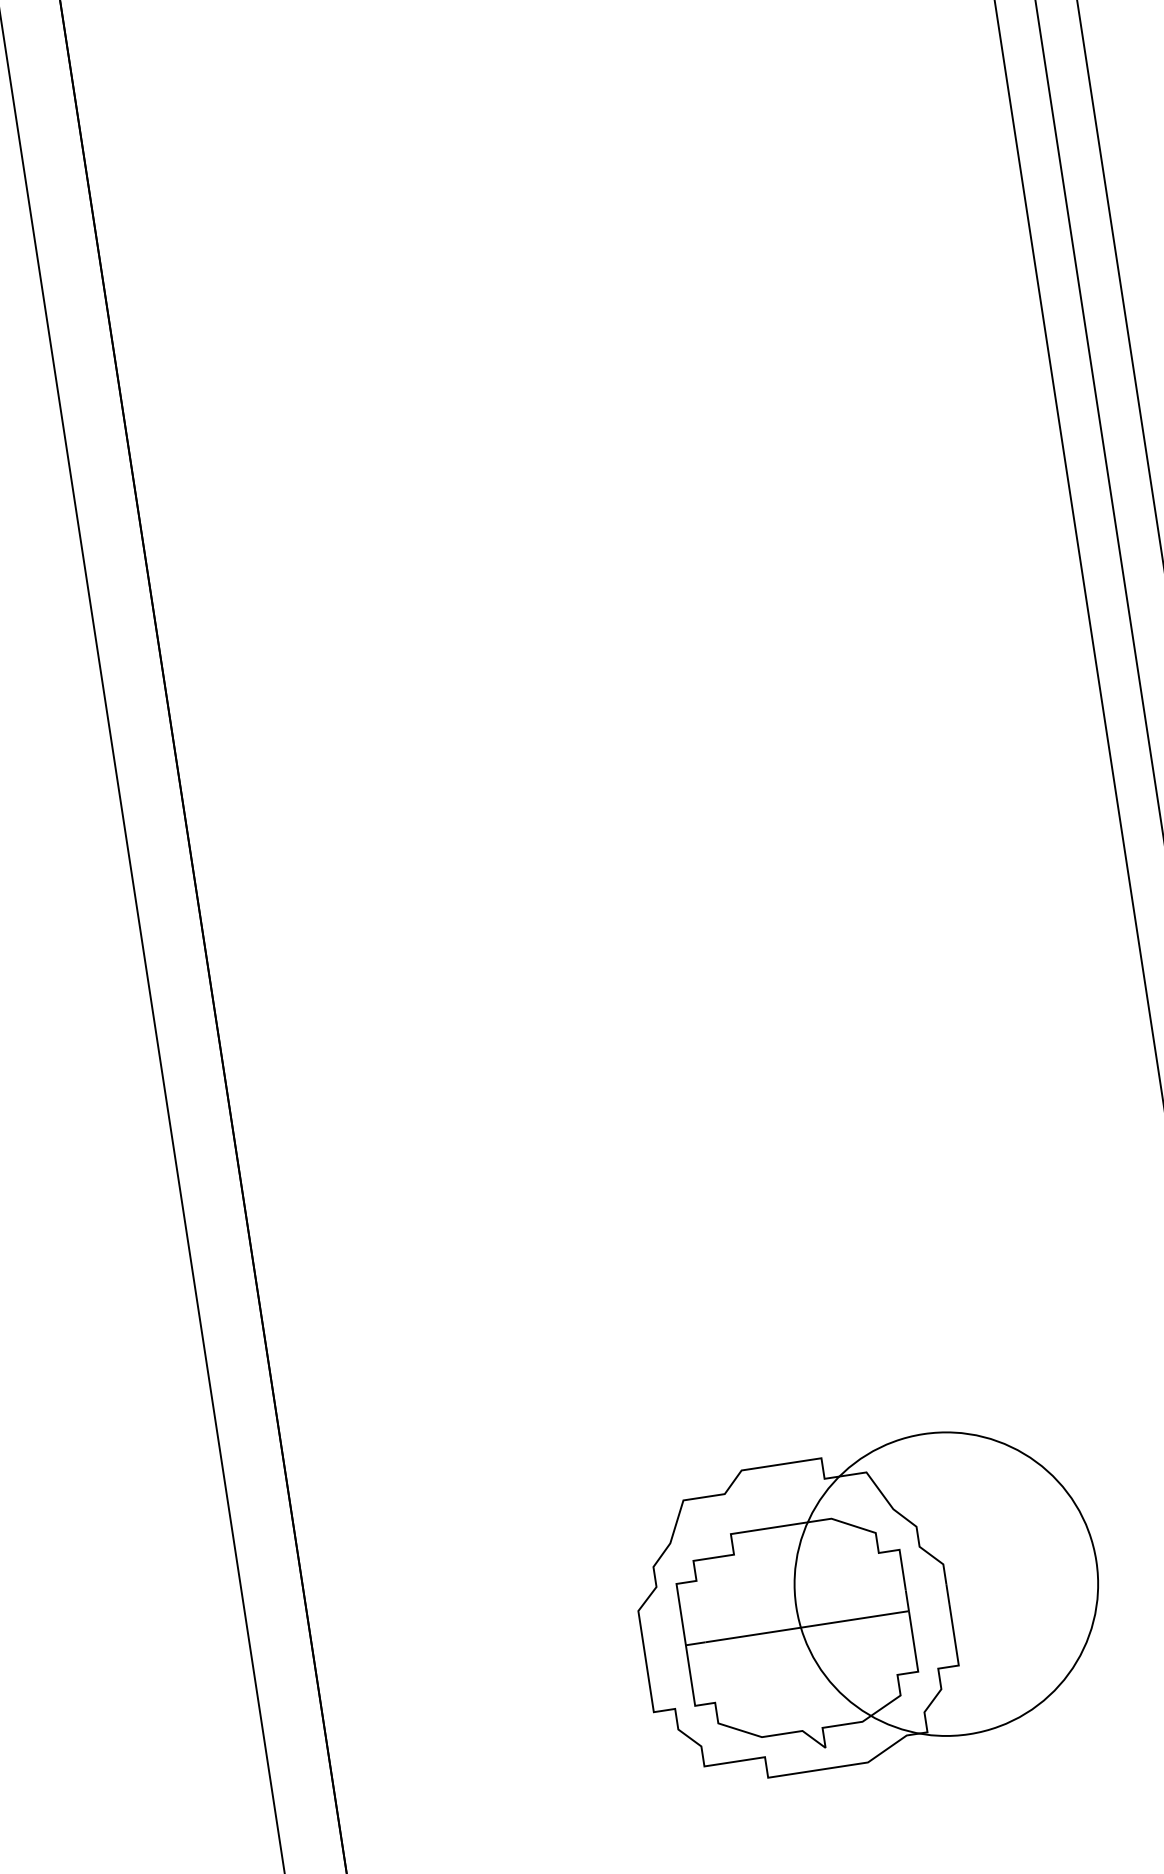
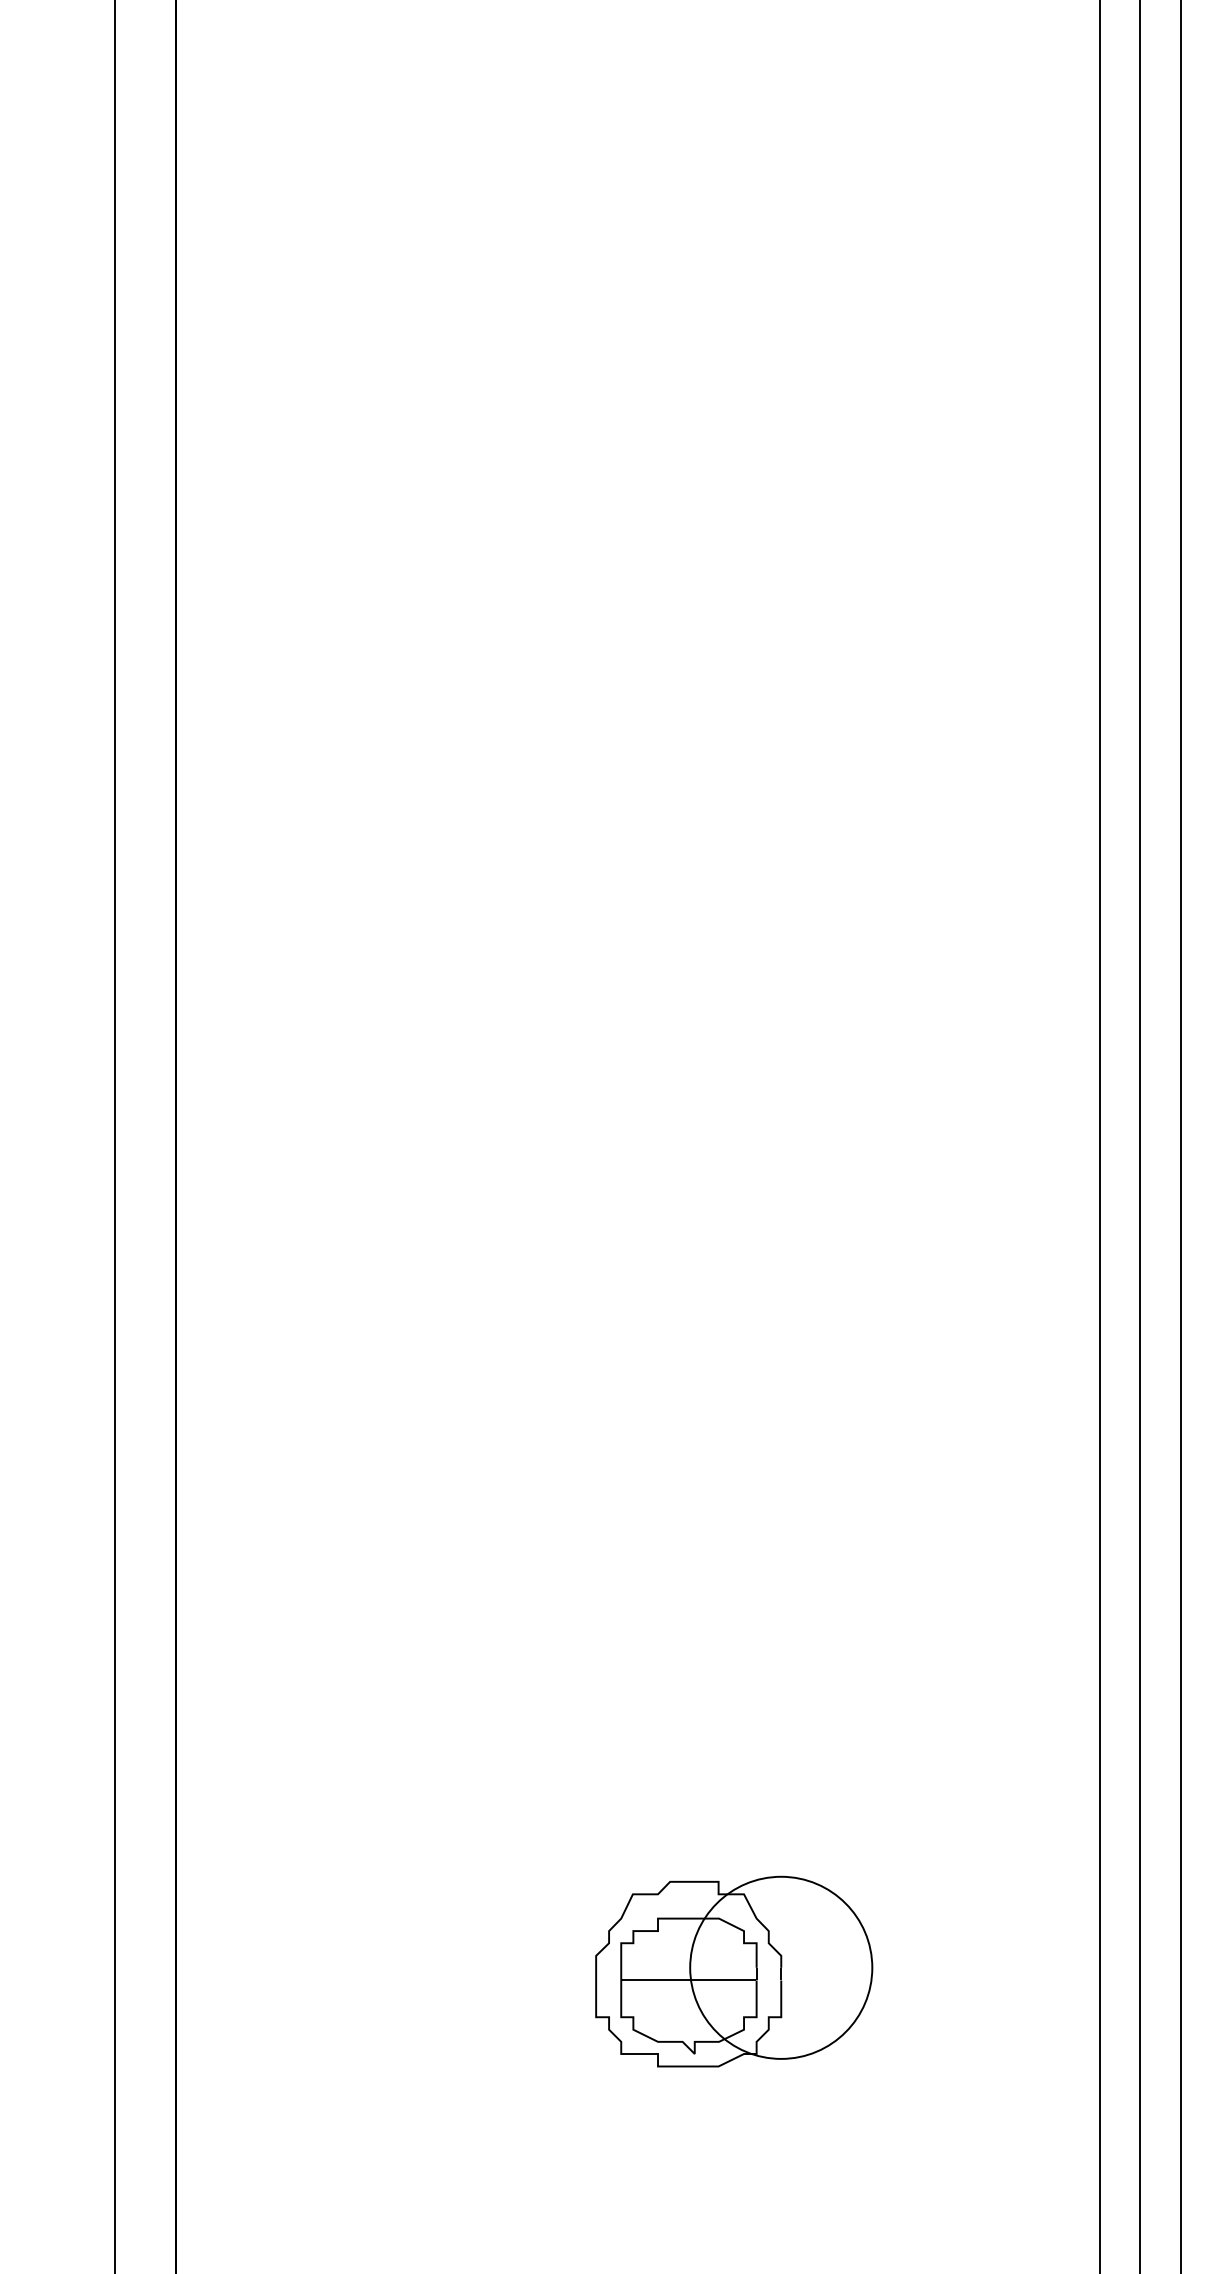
part: (870, 1601) -> (734, 1971), size x0.6

